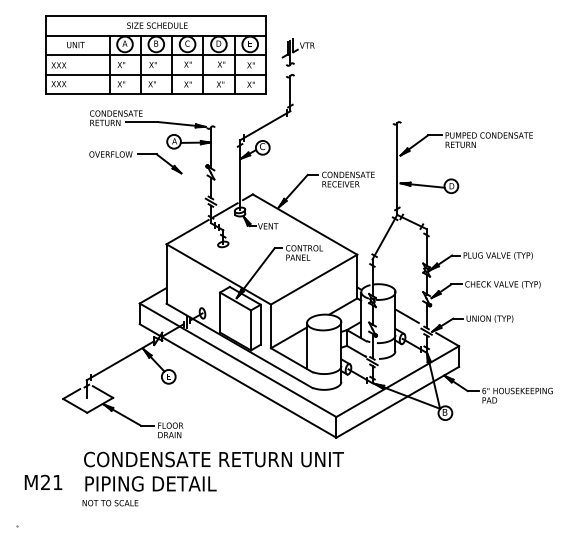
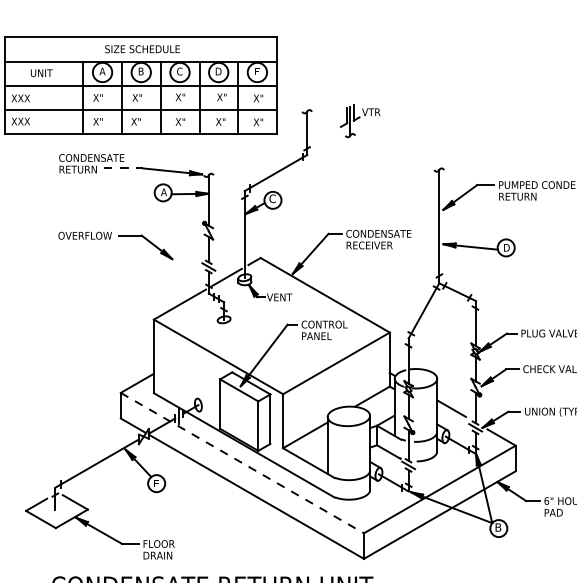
part: (297, 52) -> (359, 120), moved
line: (141, 122) -> (122, 169), solid -> dashed
part: (131, 157) -> (110, 239), moved
line: (238, 360) -> (242, 463), solid -> dashed

